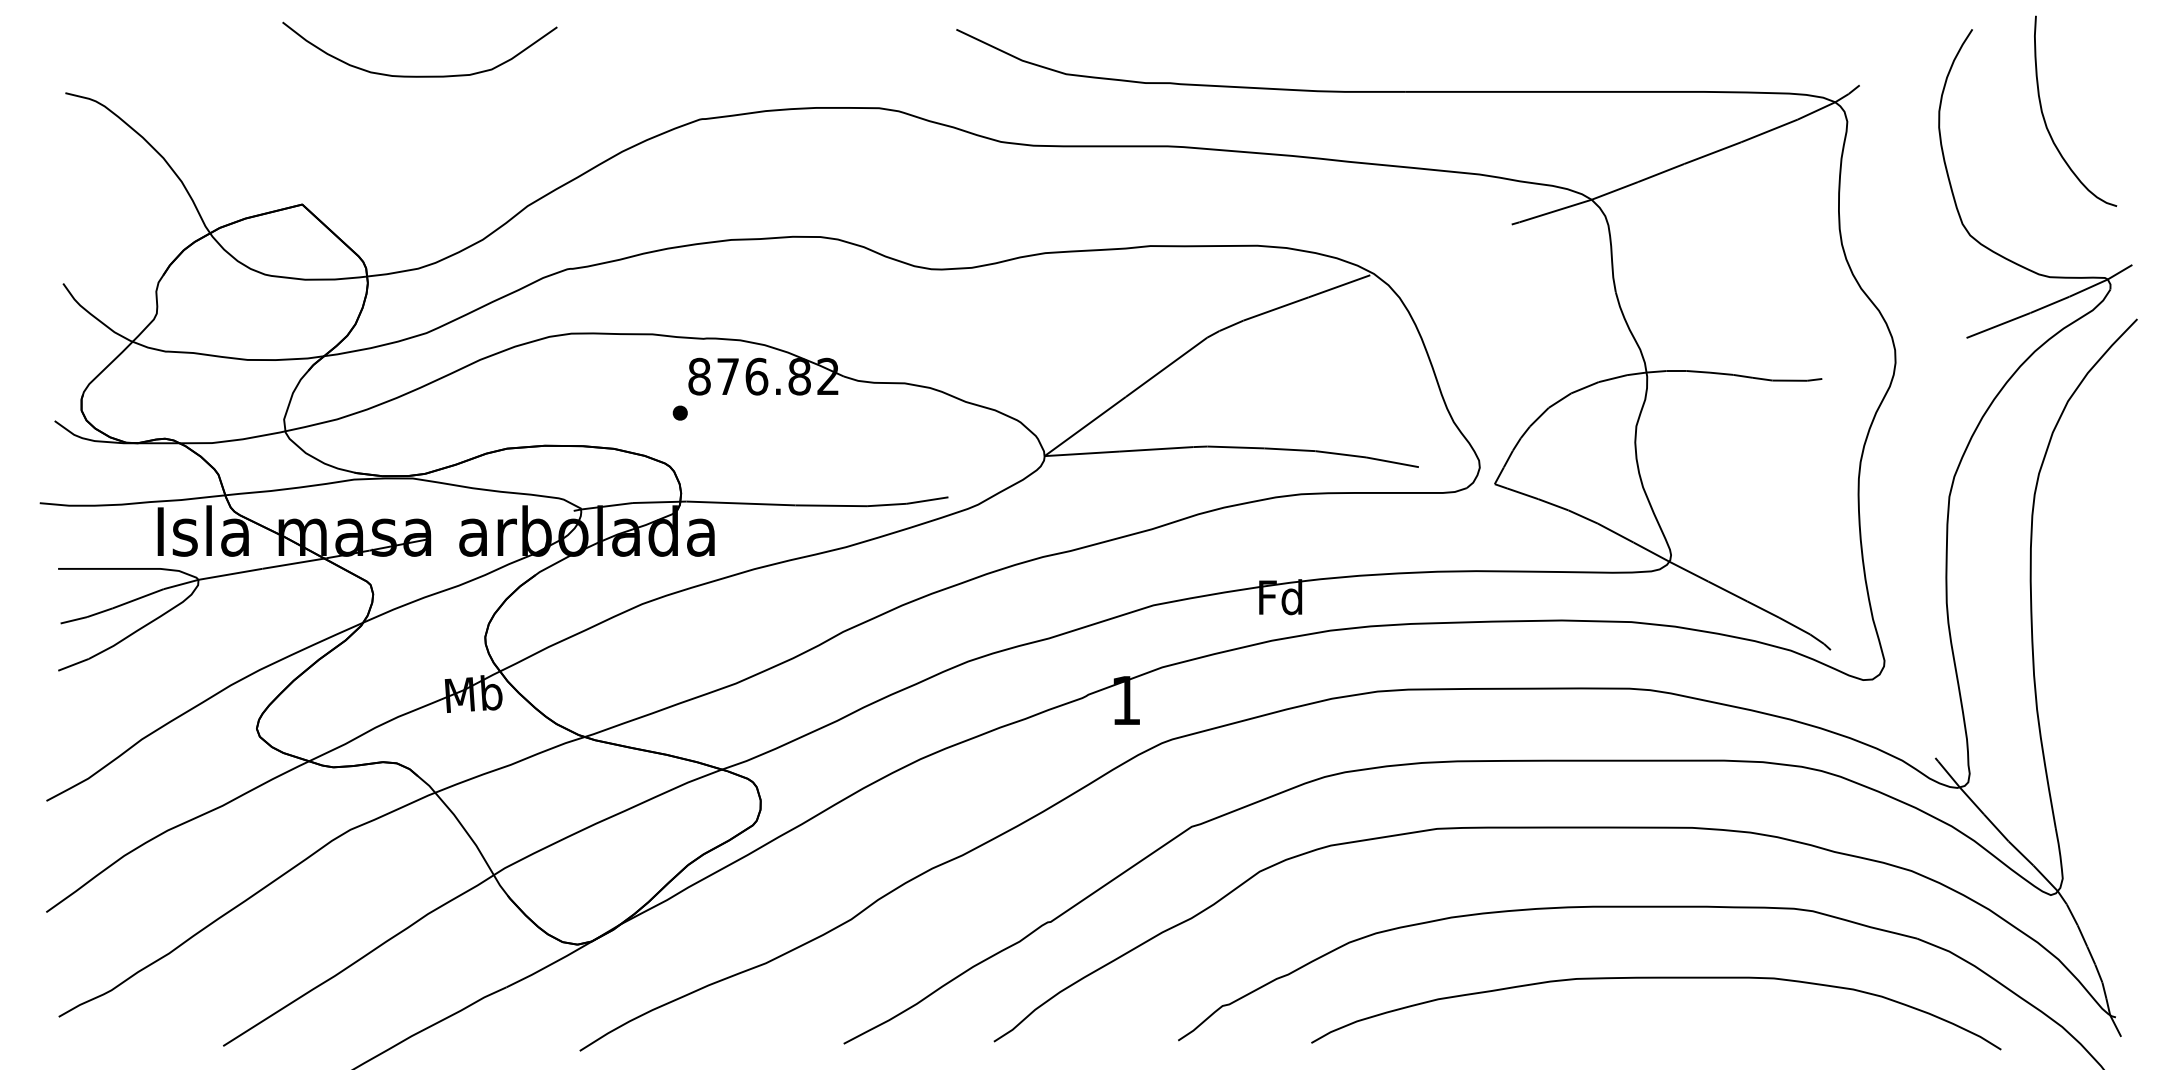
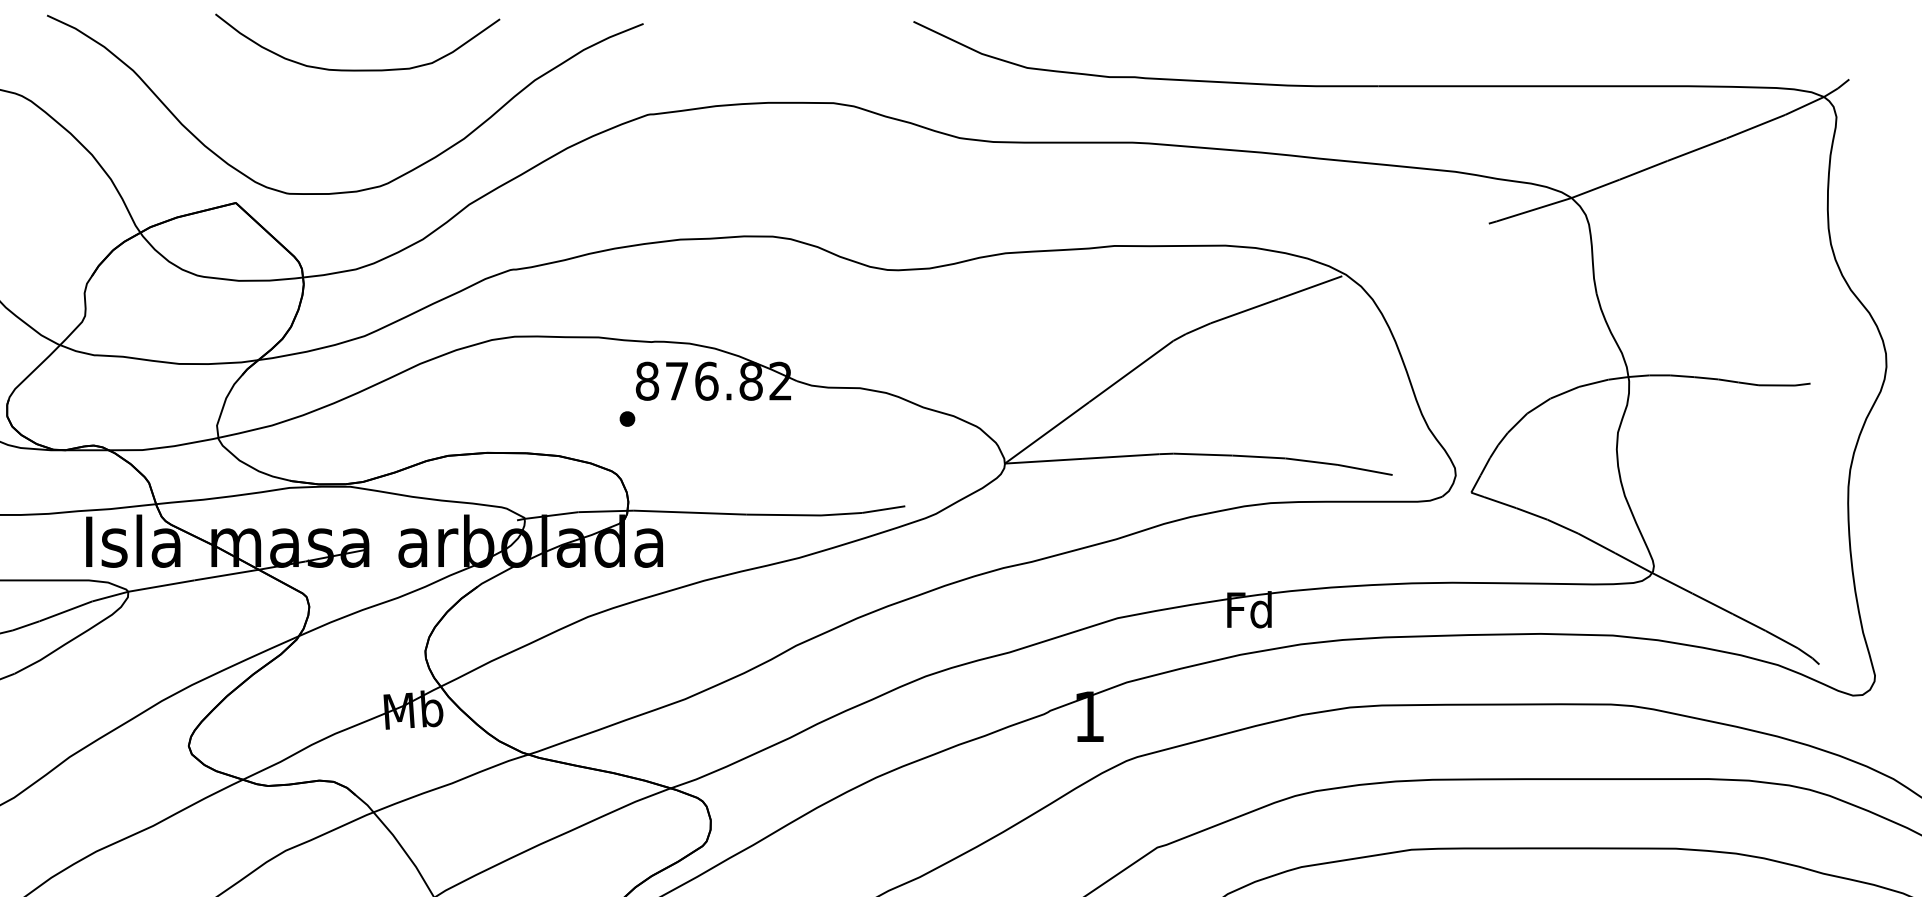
curve: (422, 191) -> (360, 189), added

